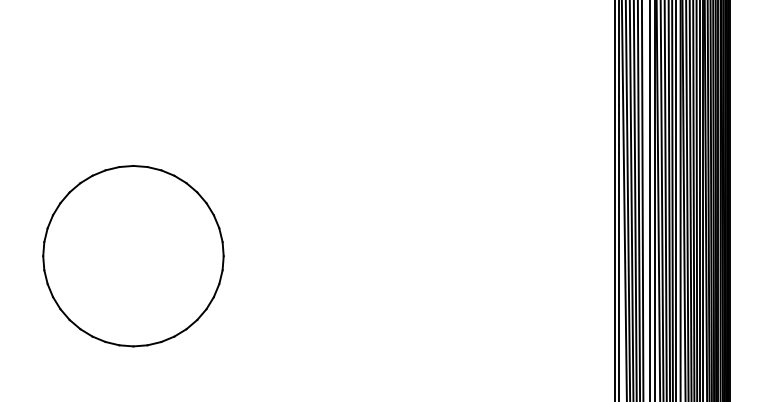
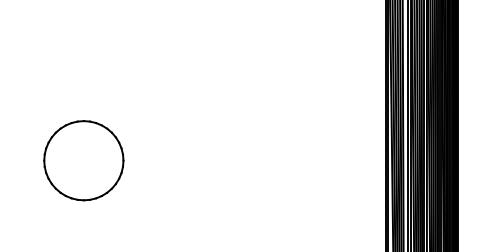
part: (132, 256) -> (83, 160), size x0.7

